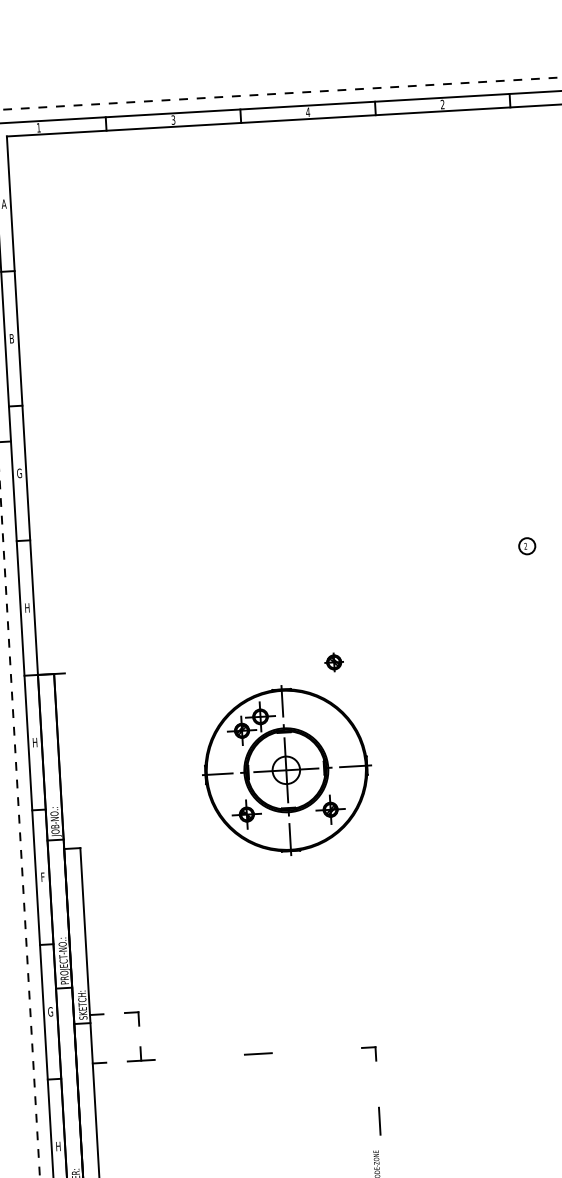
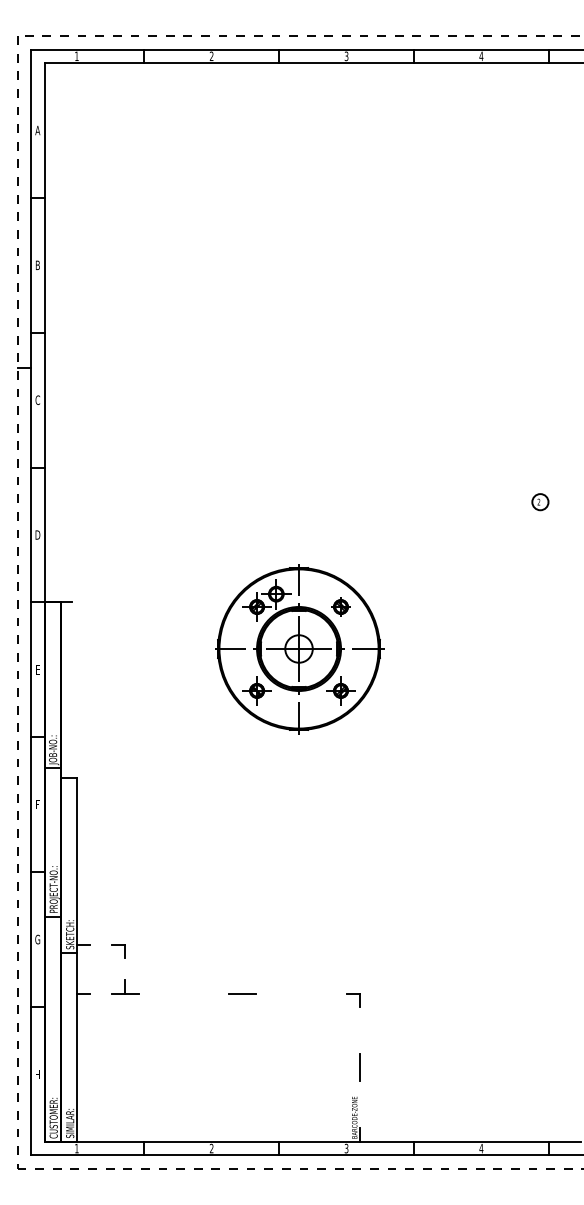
text: (442, 103) -> (481, 55), 2 -> 4
text: (307, 112) -> (346, 56), 4 -> 3
text: (173, 120) -> (211, 56), 3 -> 2
text: (19, 472) -> (37, 399), G -> C
text: (27, 607) -> (37, 534), H -> D
text: (34, 742) -> (37, 669), H -> E
part: (286, 770) -> (299, 649), moved

